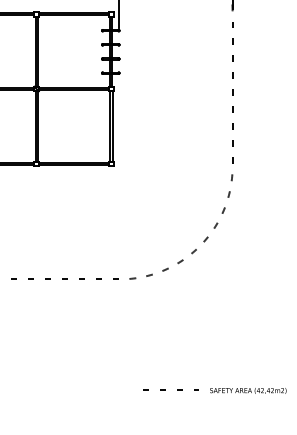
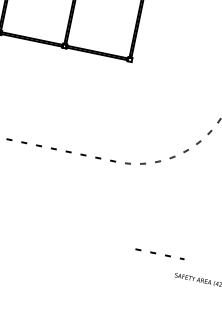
line: (165, 389) -> (155, 252), moved

